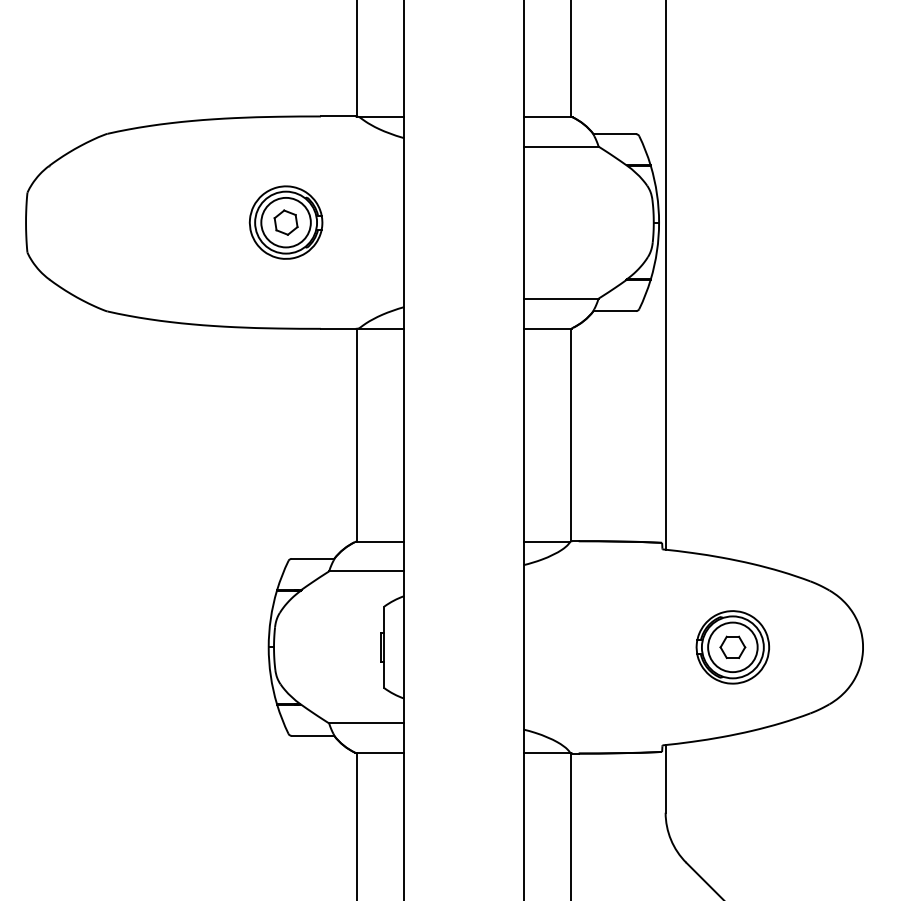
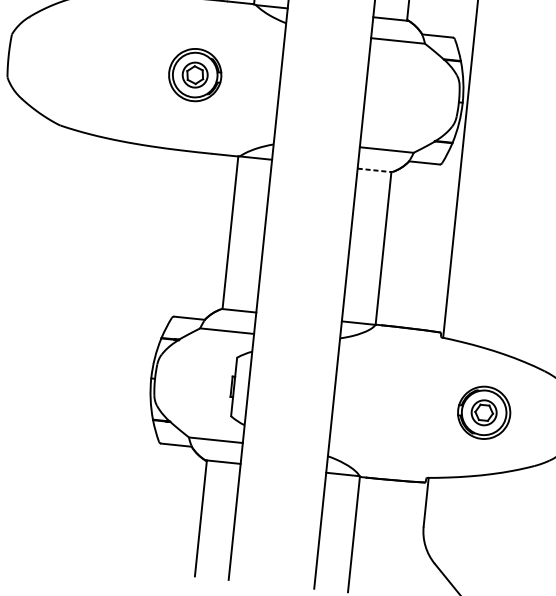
circle: (285, 222) -> (194, 74), size x0.7
line: (548, 328) -> (375, 170), solid -> dashed
circle: (732, 647) -> (483, 412), size x0.7

